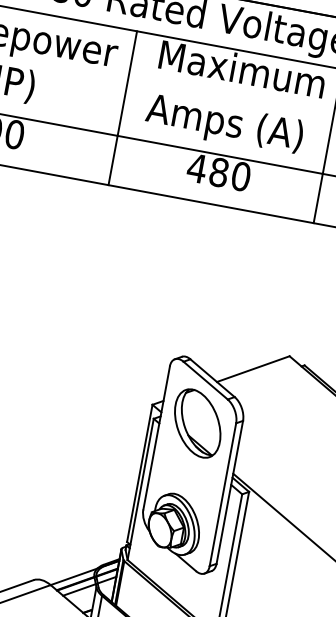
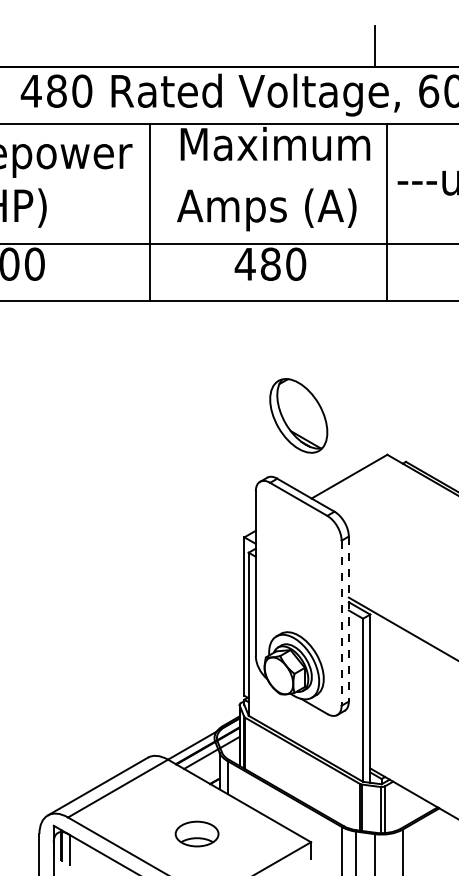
part: (197, 423) -> (298, 415), moved
line: (229, 492) -> (348, 619), solid -> dashed
line: (222, 494) -> (341, 623), solid -> dashed

